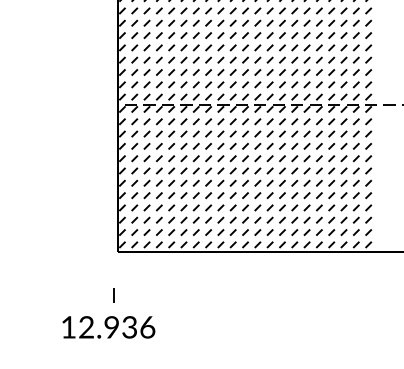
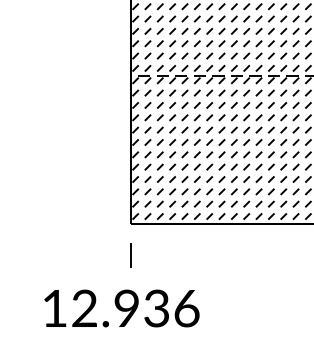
part: (108, 313) -> (121, 285), size x1.67

